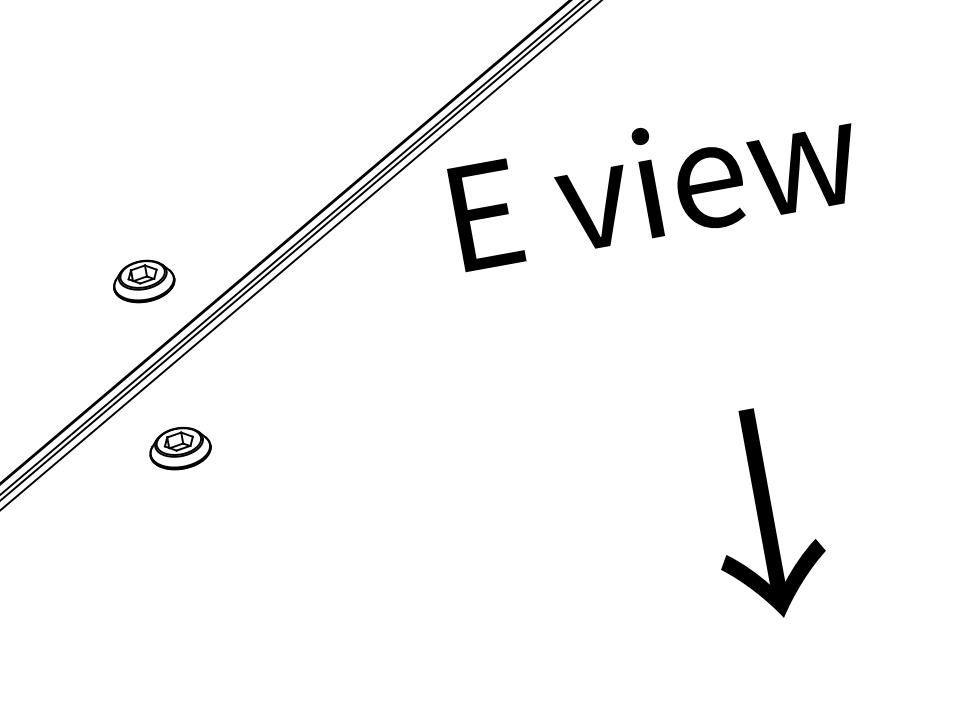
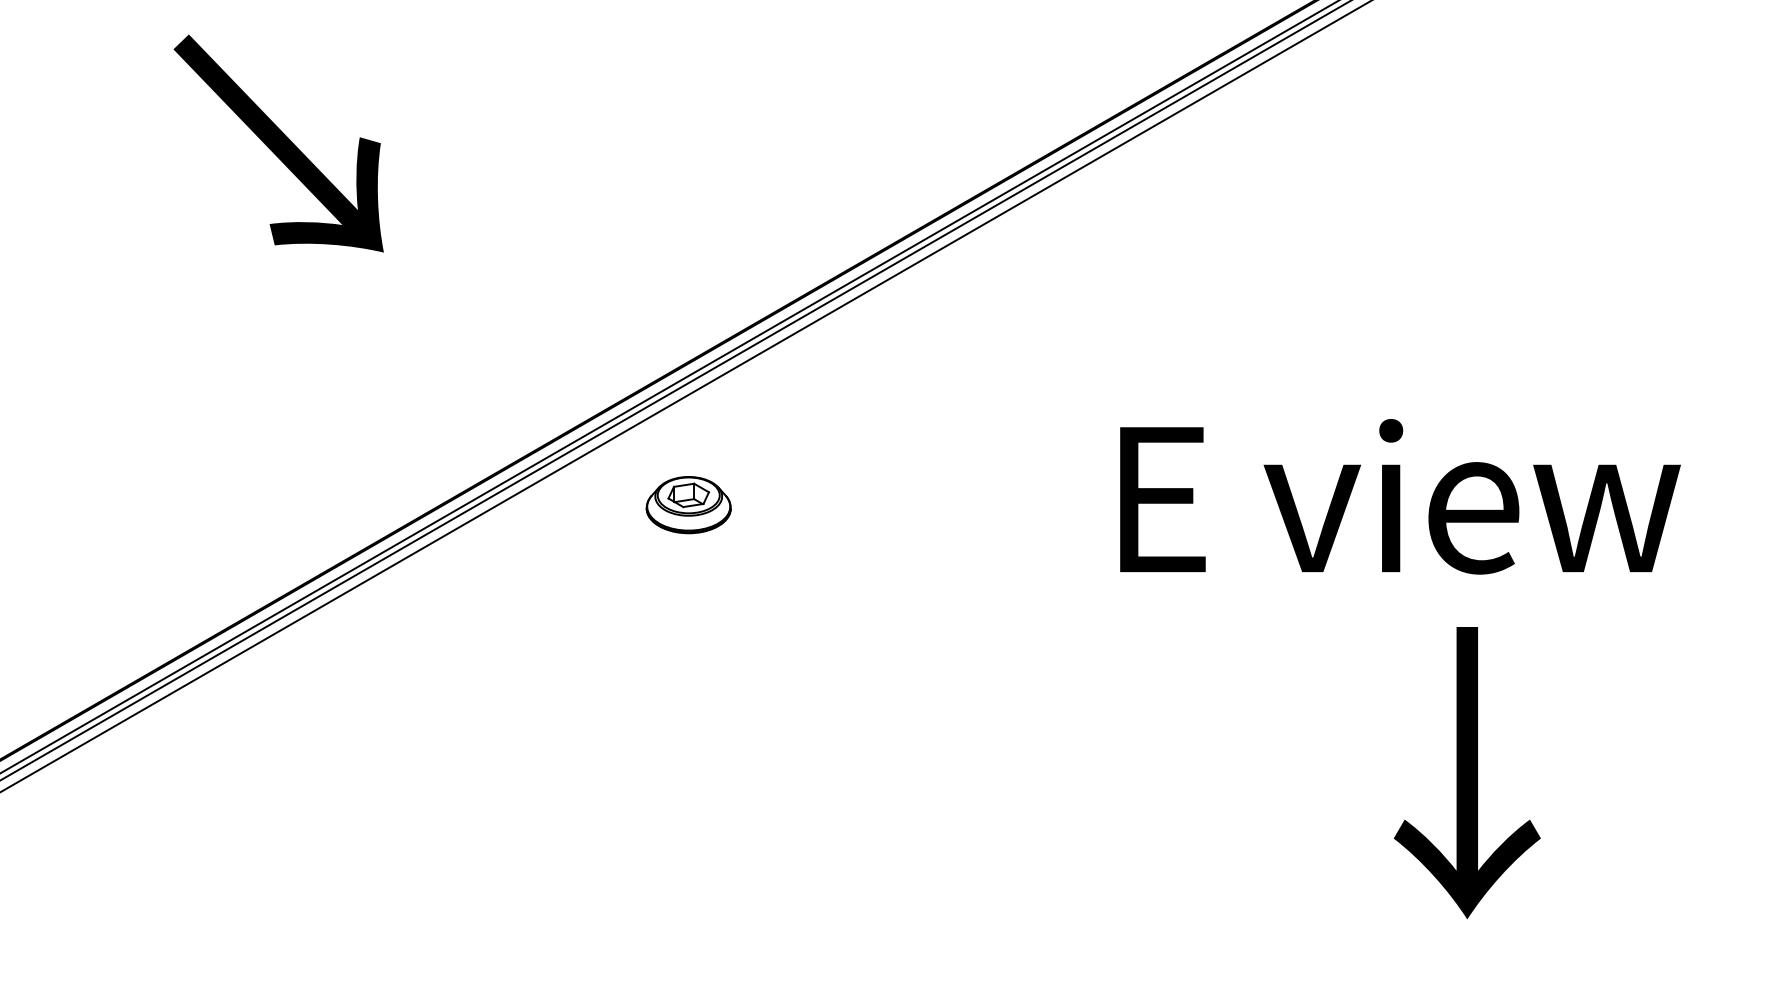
text: (655, 182) -> (1400, 496), moved
part: (143, 281) -> (680, 269), removed
text: (764, 514) -> (1466, 773), moved

